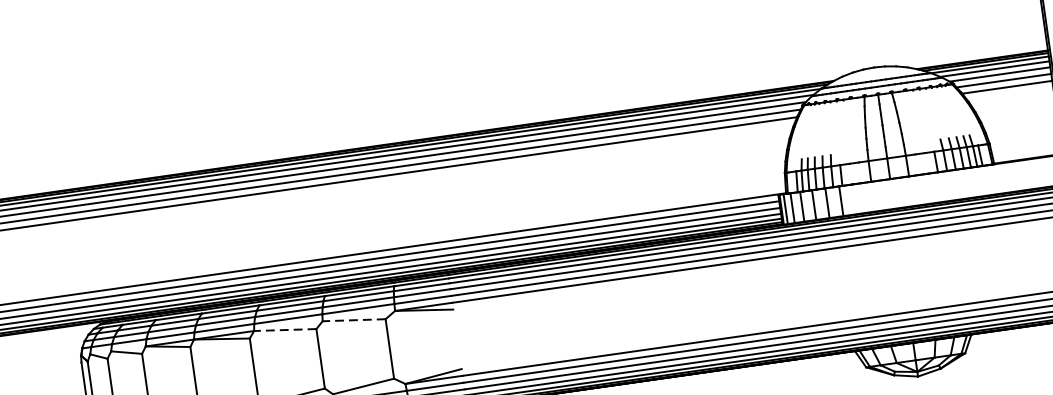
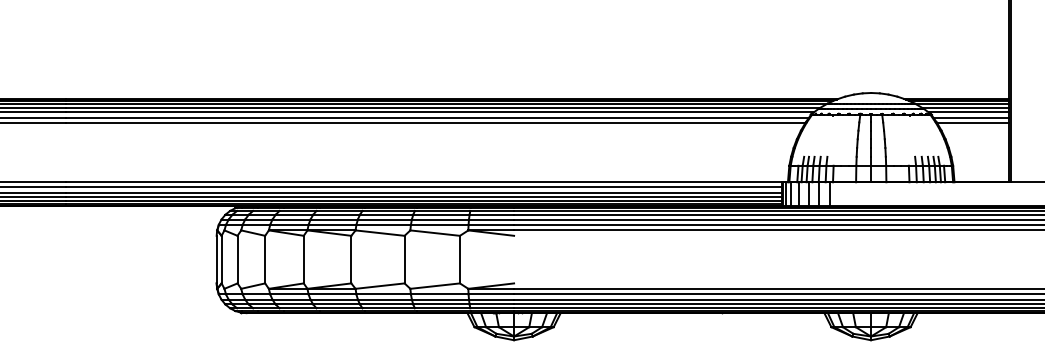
line: (354, 320) -> (435, 233), dashed -> solid
line: (285, 330) -> (380, 233), dashed -> solid

